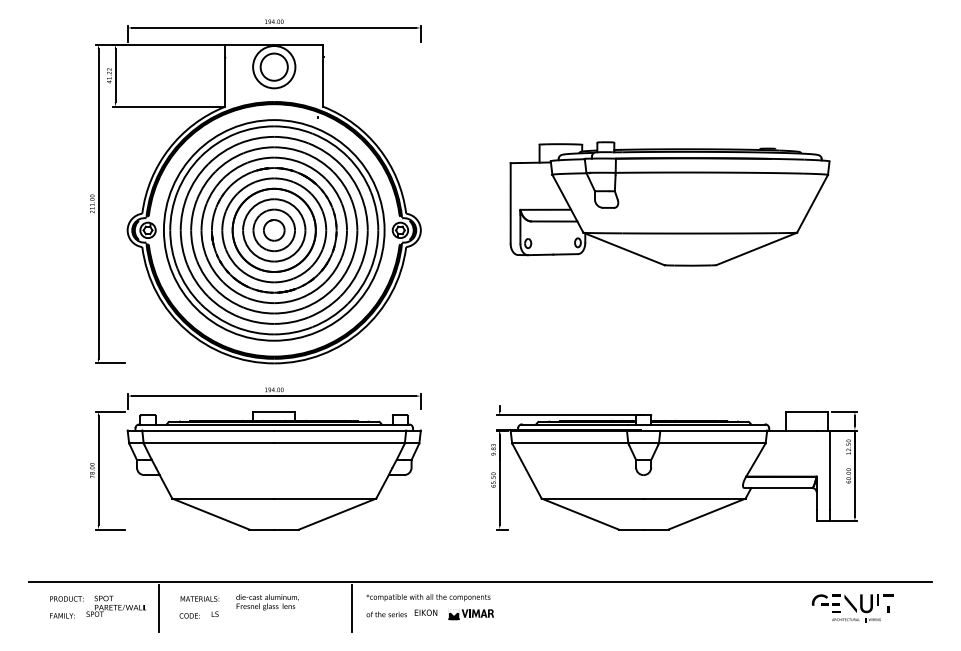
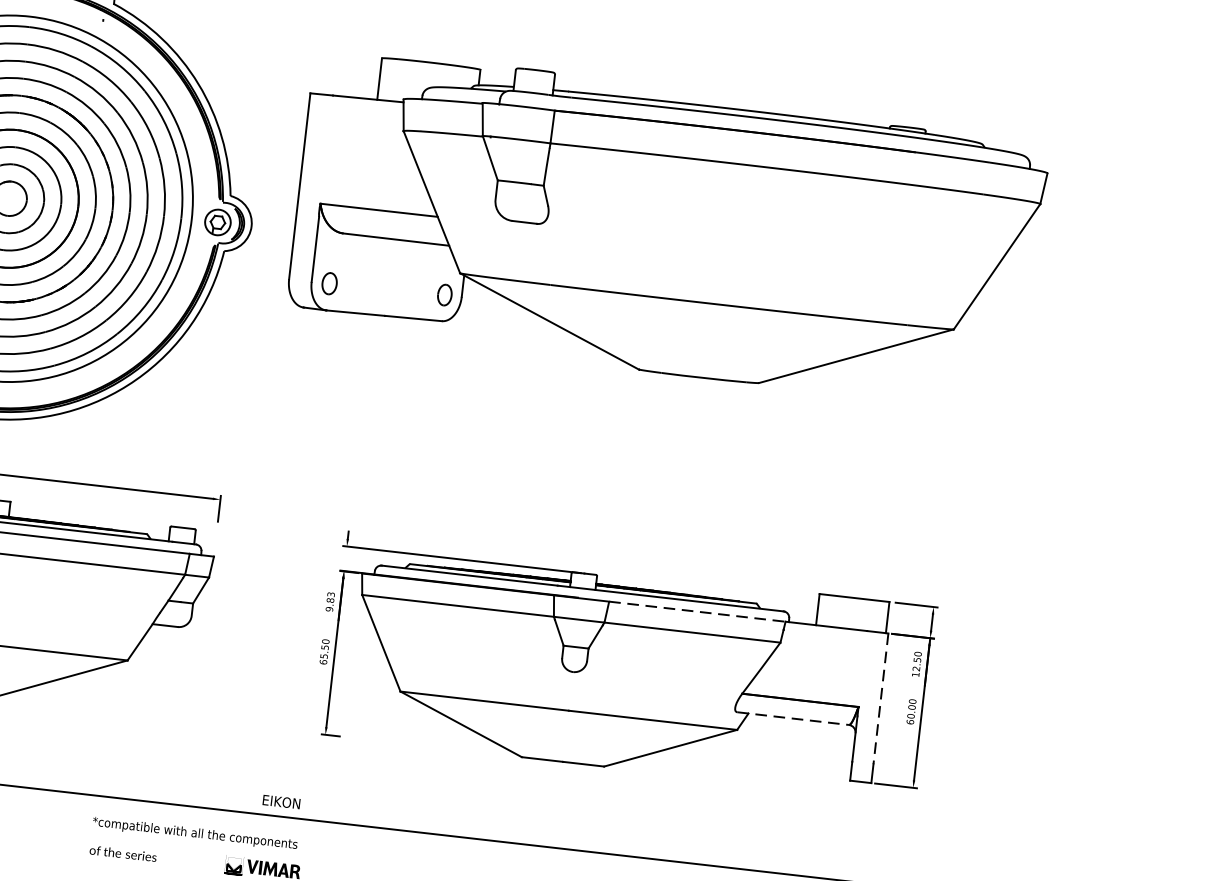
part: (669, 203) -> (666, 228), size x1.4
line: (714, 430) -> (698, 611), solid -> dashed
line: (829, 470) -> (880, 699), solid -> dashed
line: (778, 487) -> (793, 717), solid -> dashed
line: (352, 607) -> (67, 835), removed
text: (425, 612) -> (280, 801), moved

